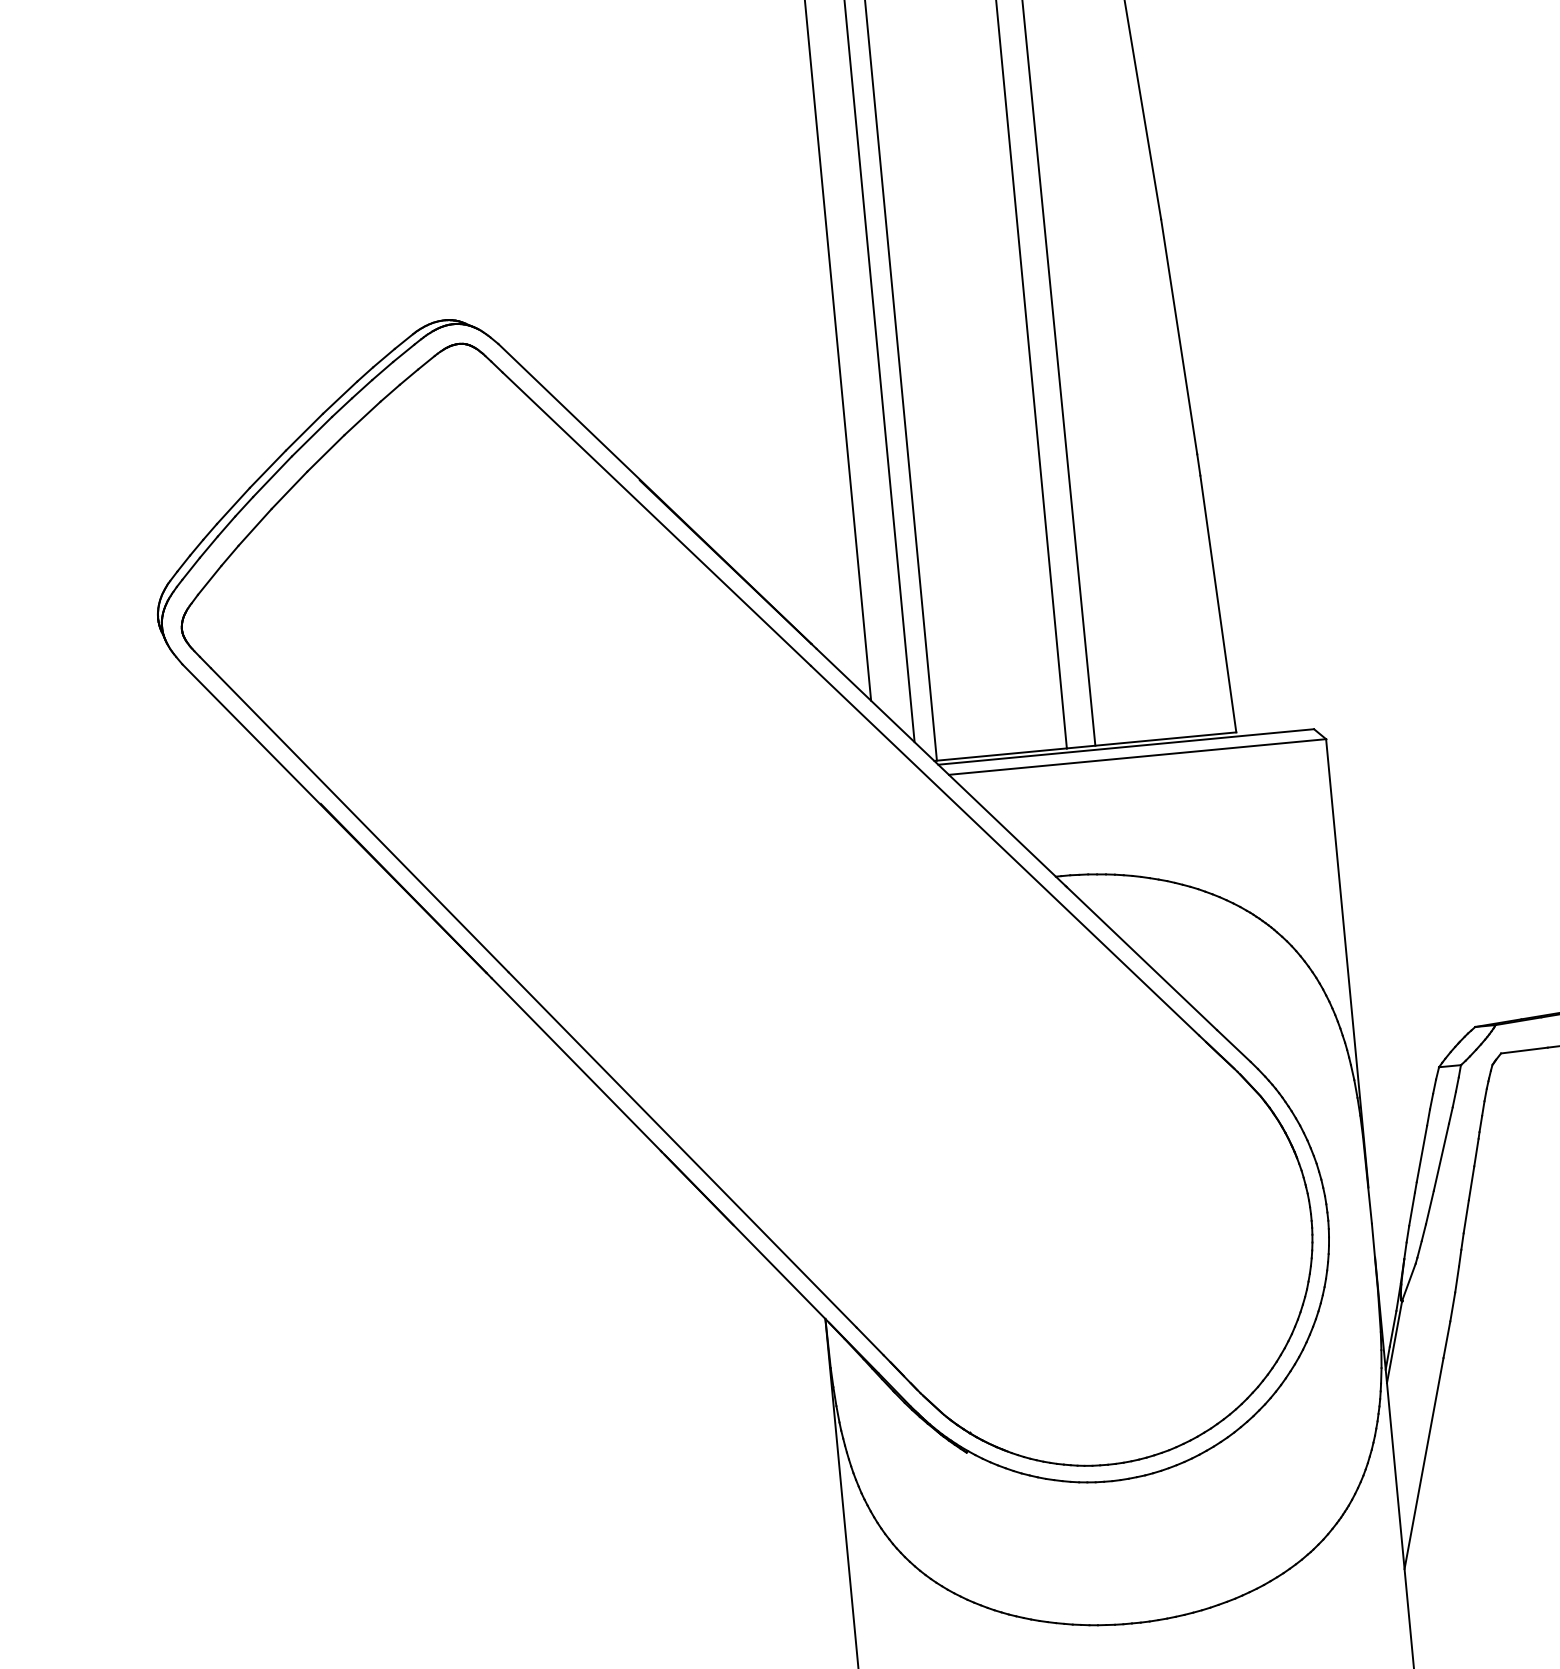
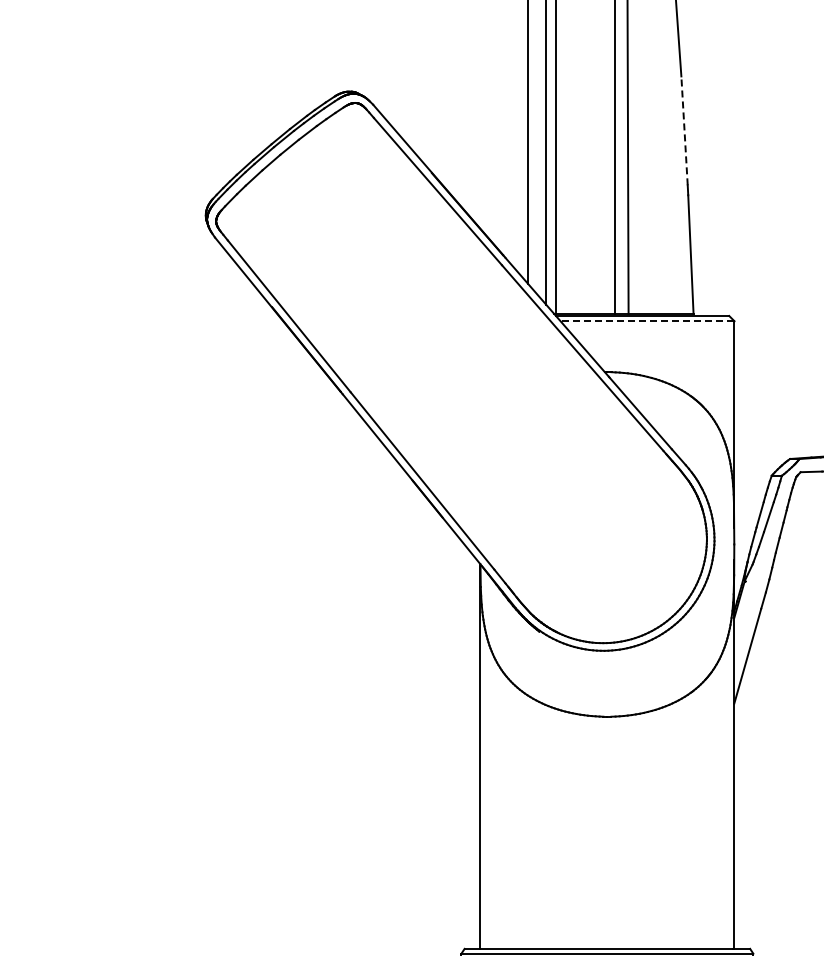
line: (1179, 336) -> (684, 130), solid -> dashed
line: (1137, 757) -> (647, 321), solid -> dashed

